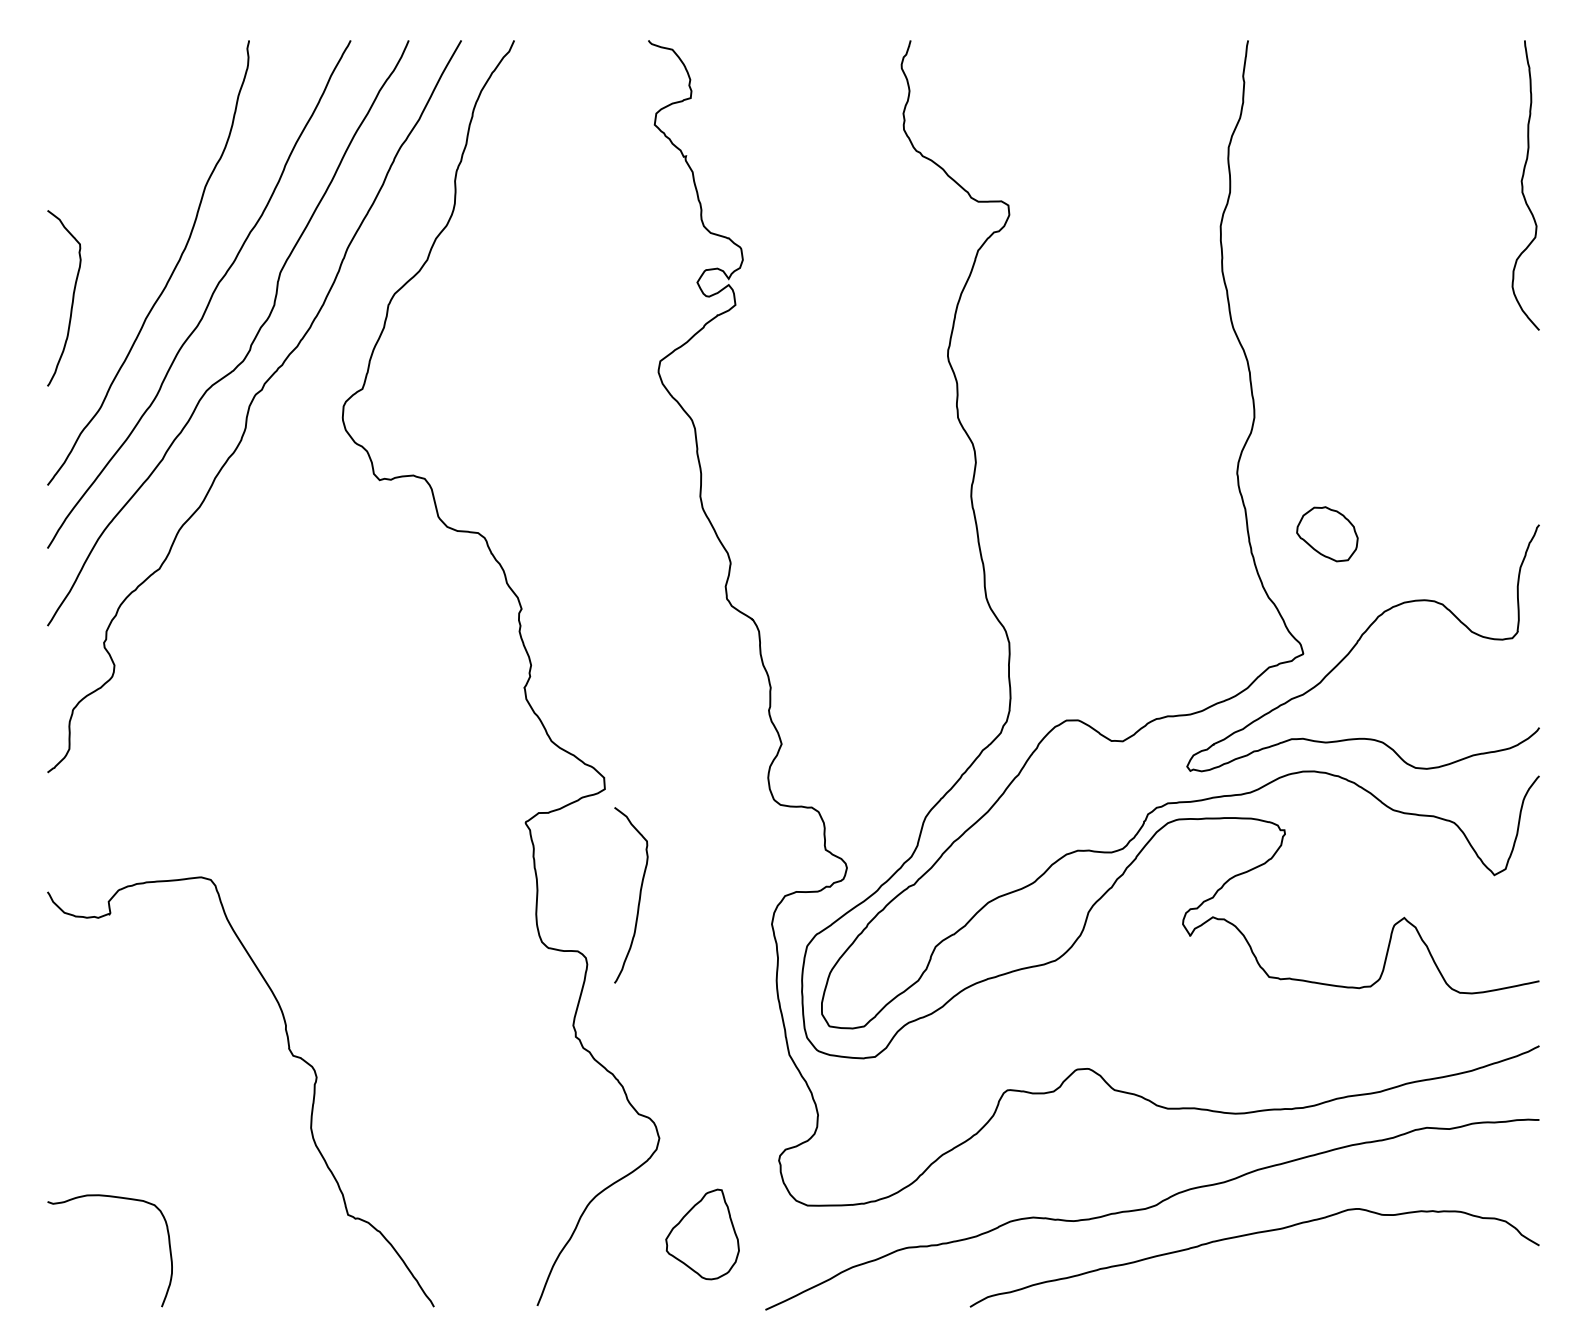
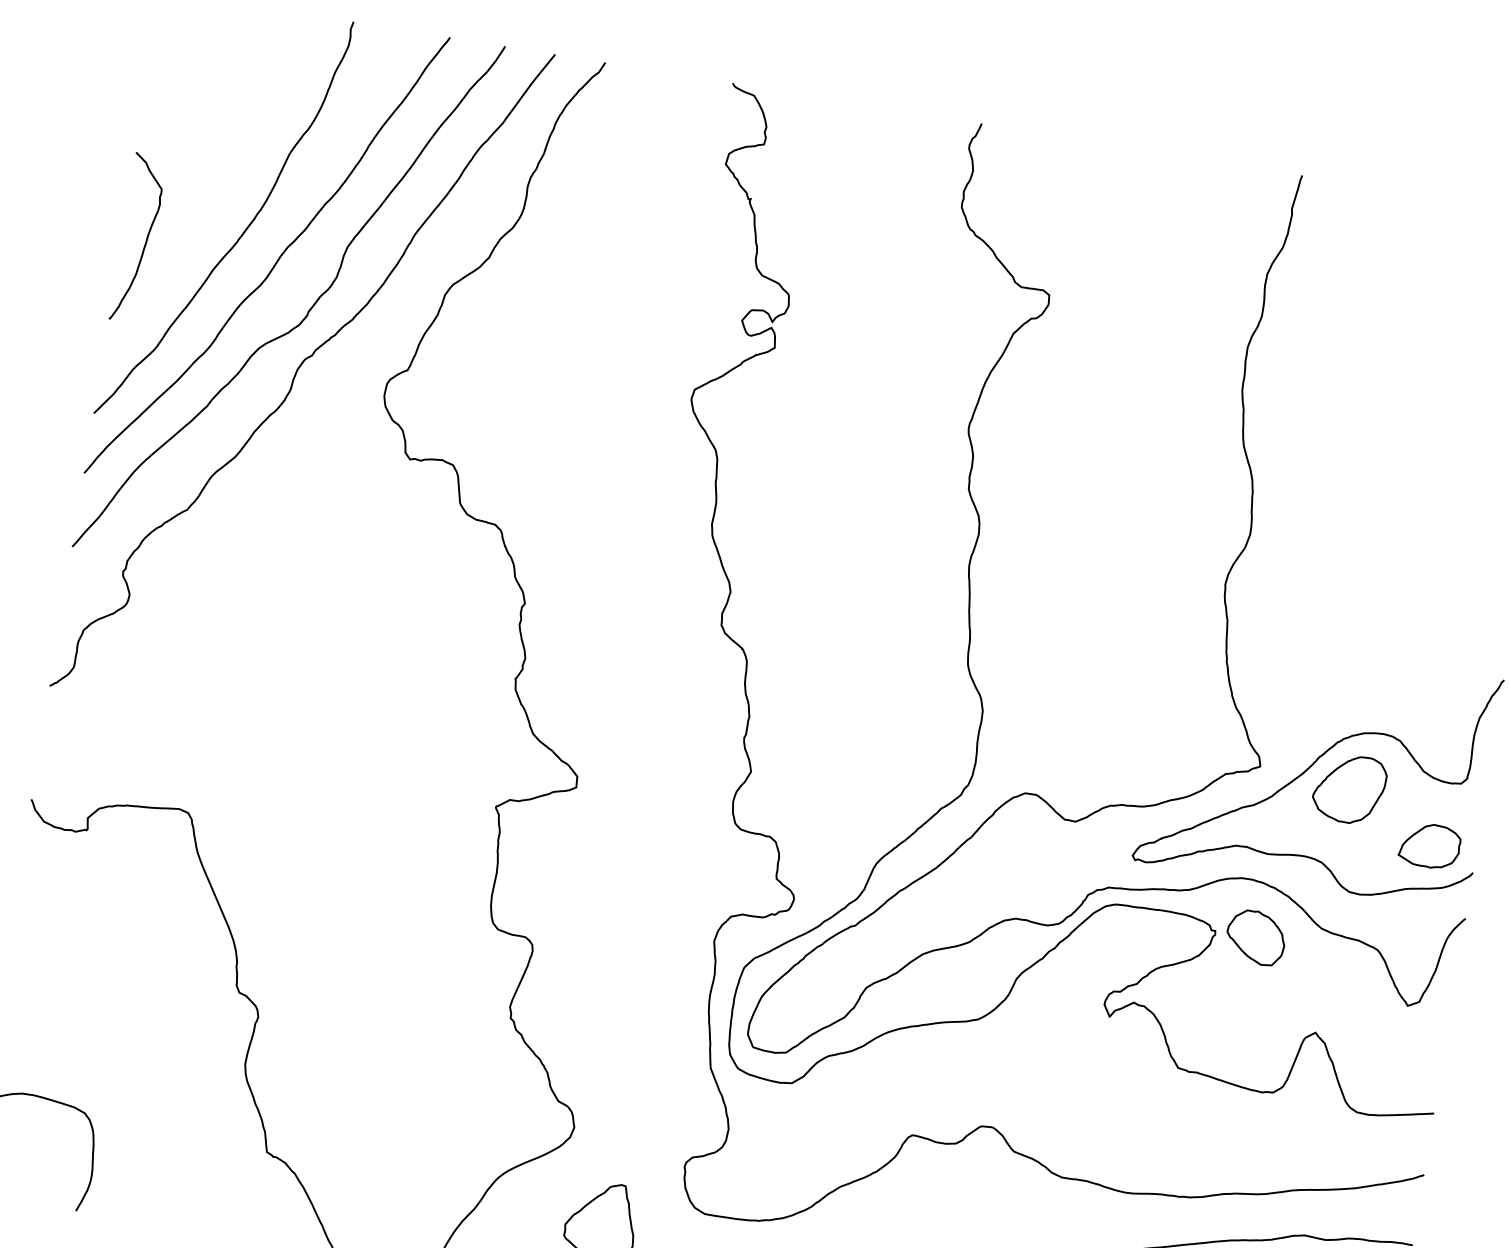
part: (1327, 534) -> (1256, 937), moved
part: (1398, 662) -> (1349, 789), added
part: (1490, 707) -> (1429, 846), added
curve: (639, 895) -> (592, 893), removed

